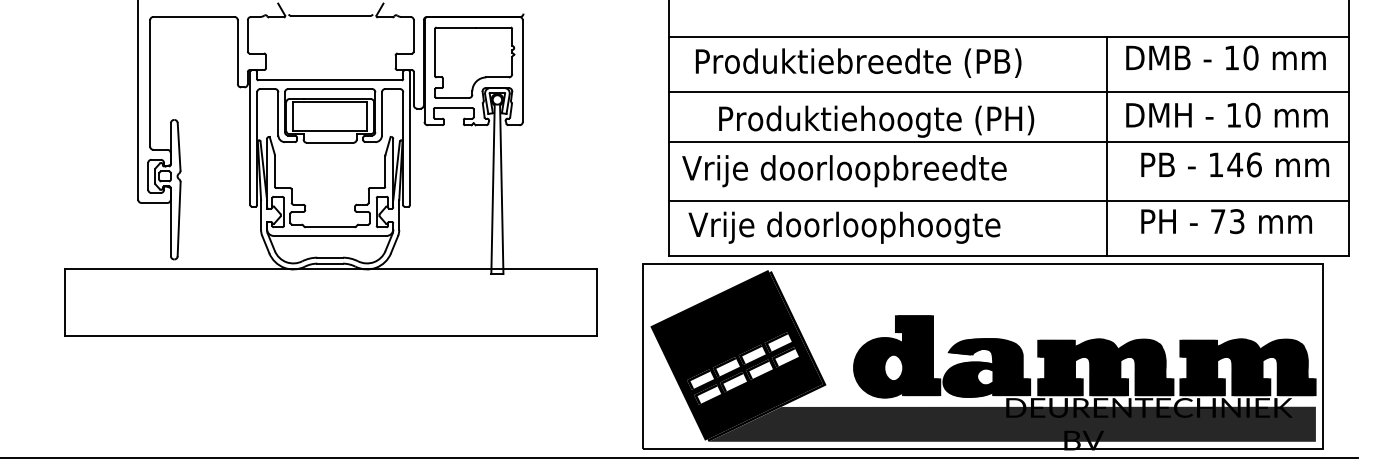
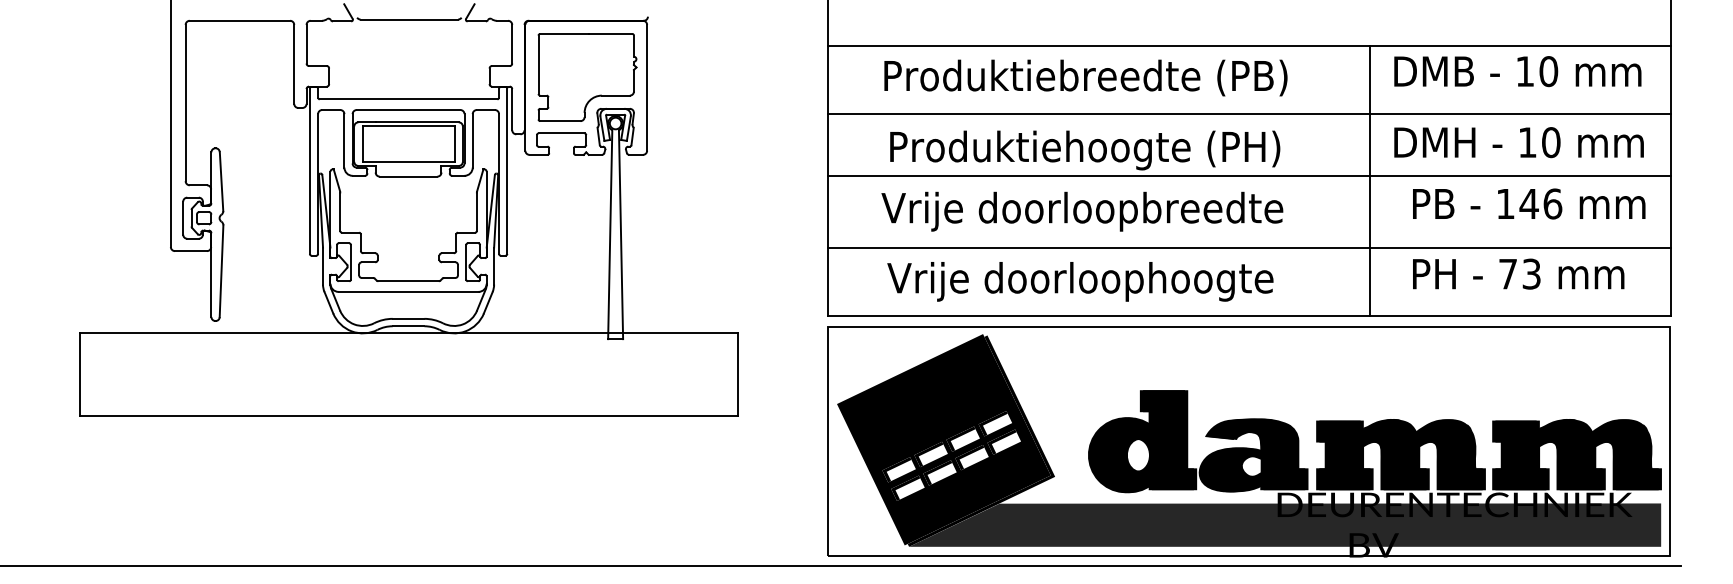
text: (858, 62) -> (1085, 77), moved
text: (844, 170) -> (1082, 211), moved
text: (844, 227) -> (1080, 281), moved
part: (982, 356) -> (1248, 441), moved

